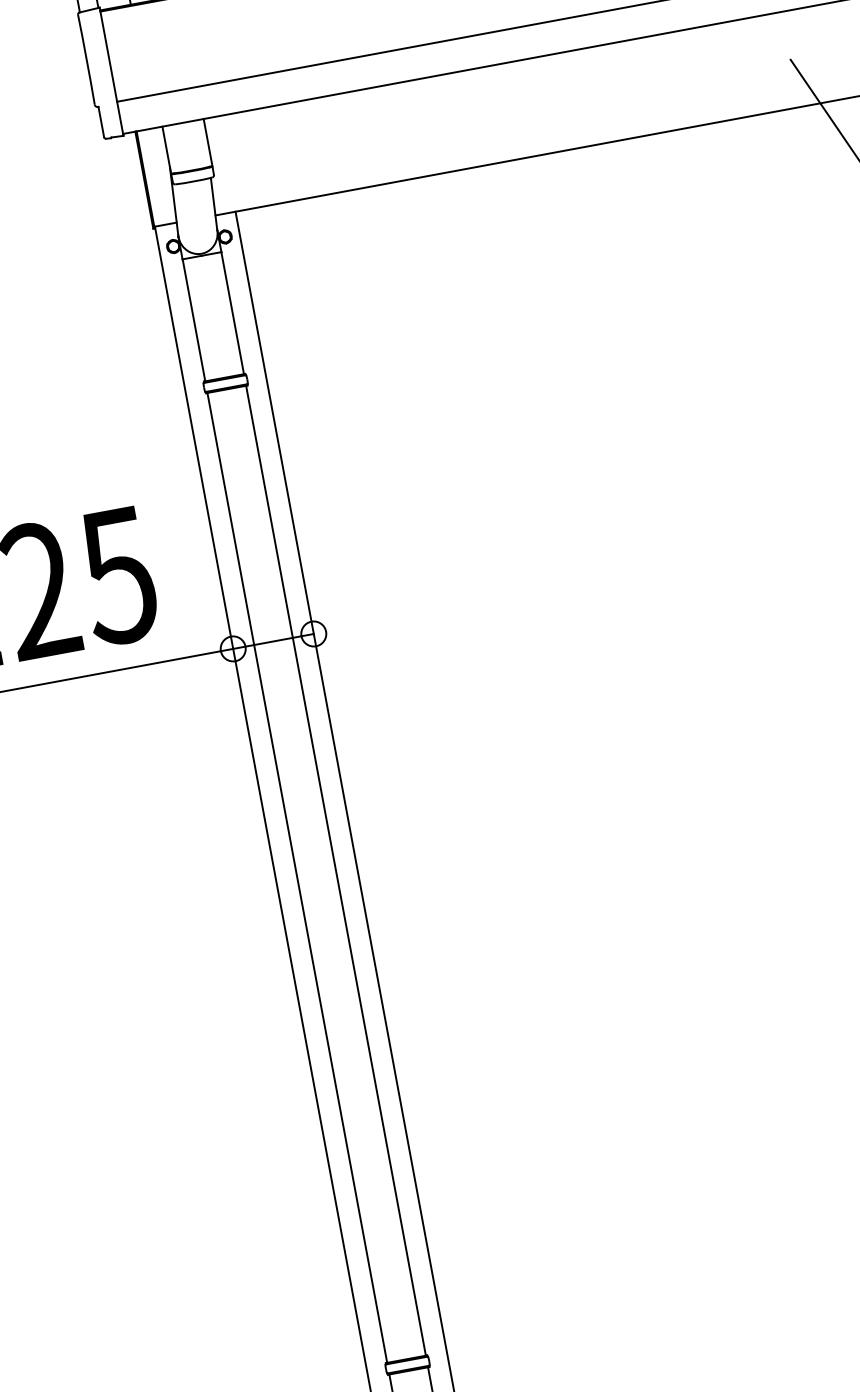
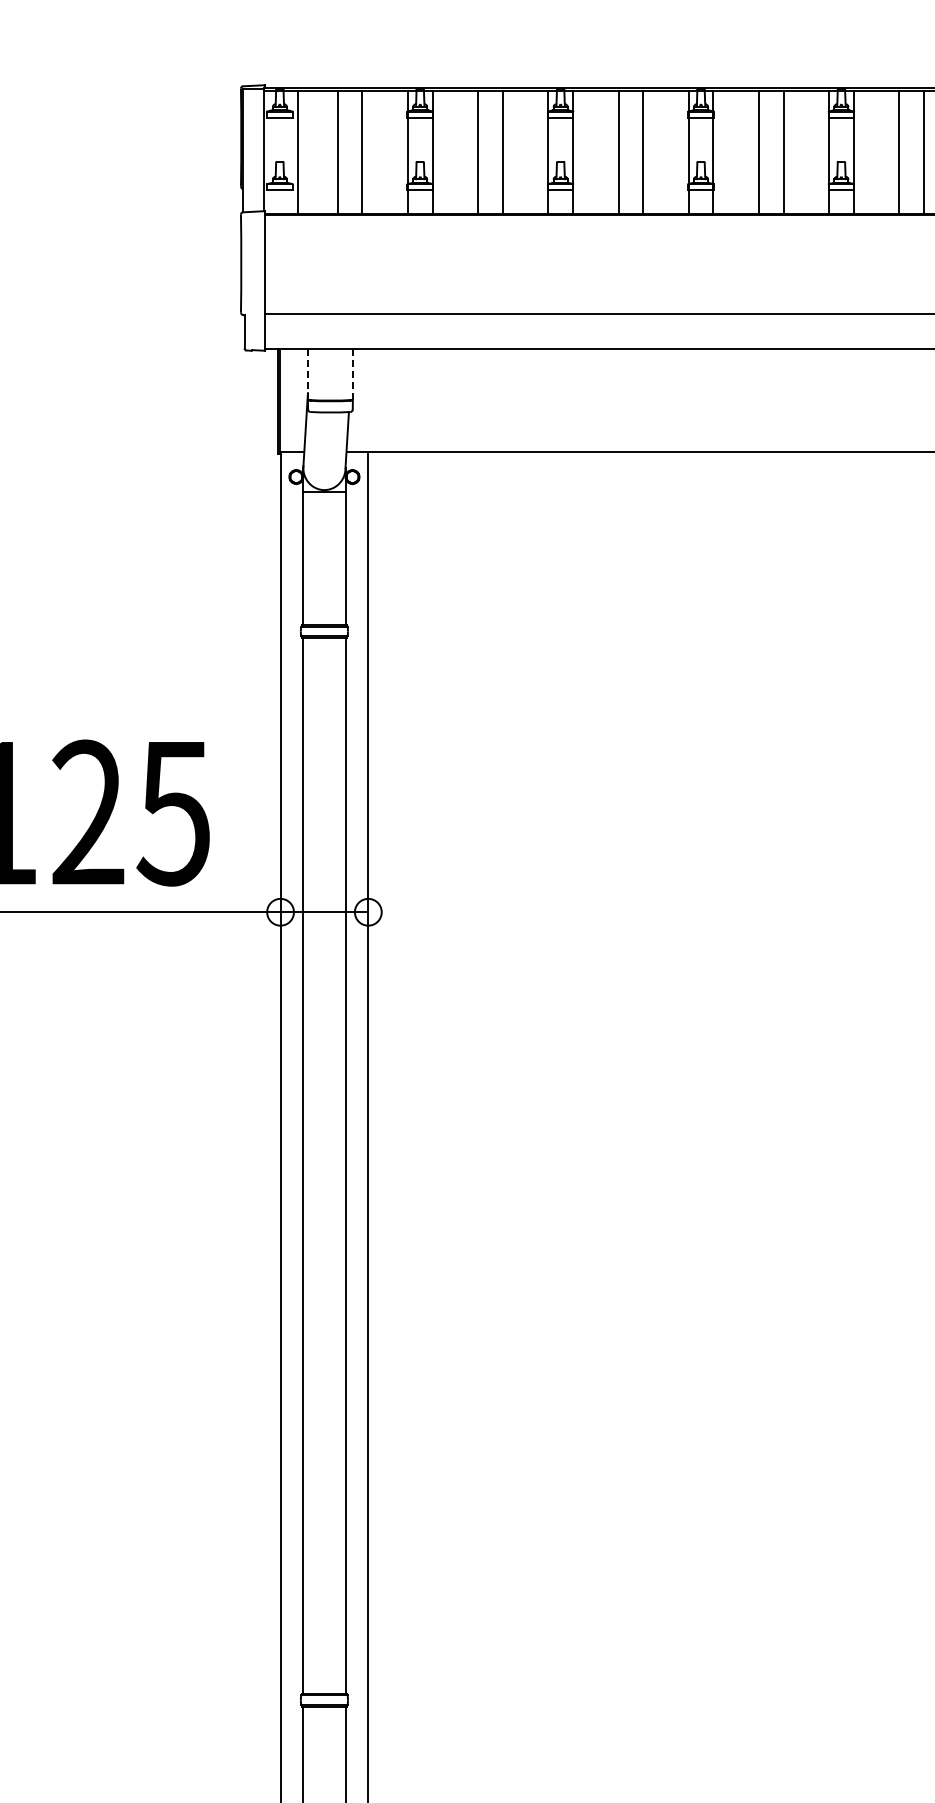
line: (207, 142) -> (352, 374), solid -> dashed
line: (166, 150) -> (307, 374), solid -> dashed

